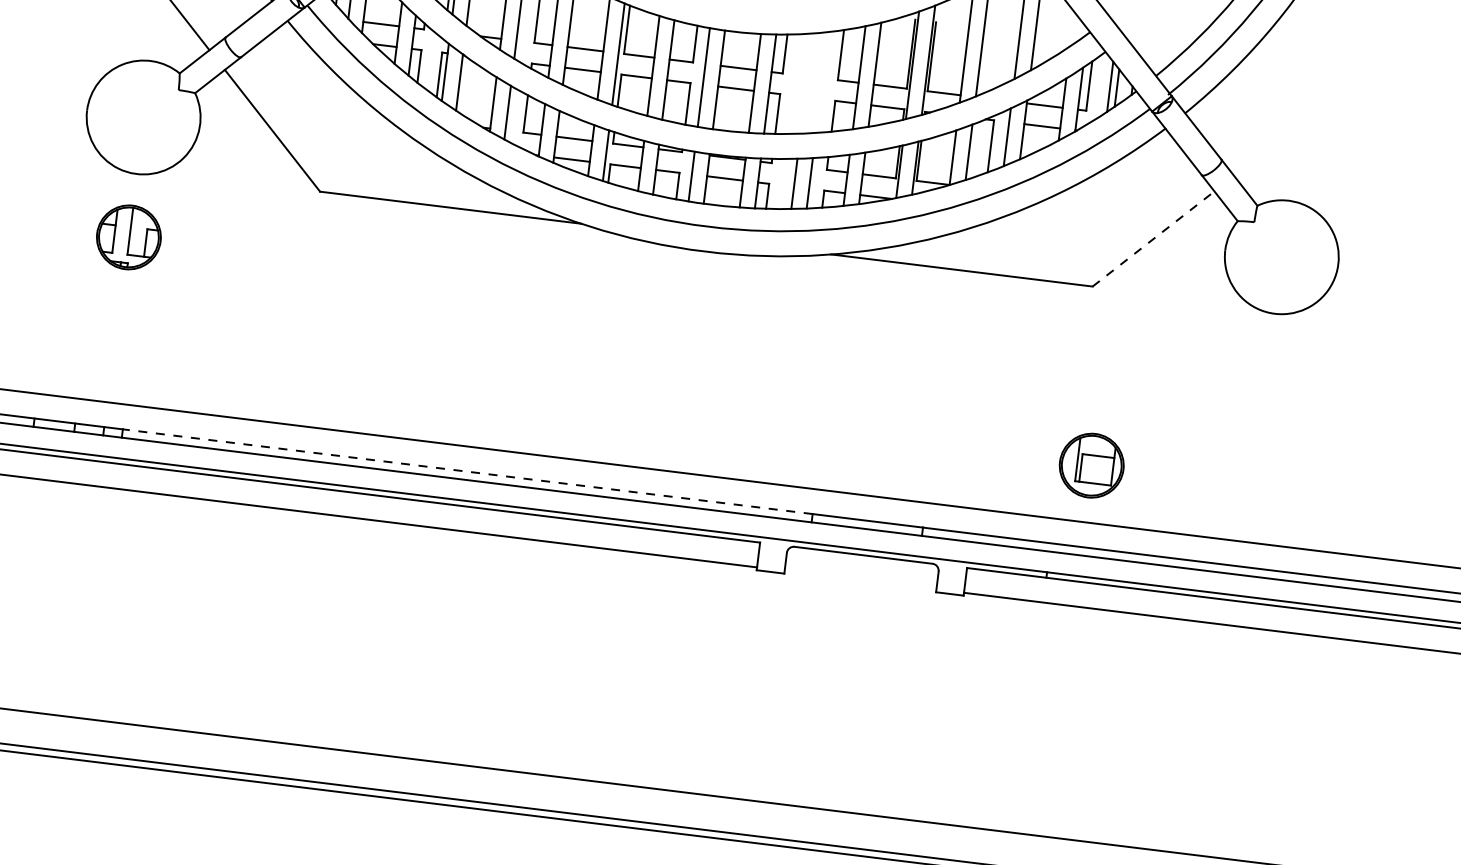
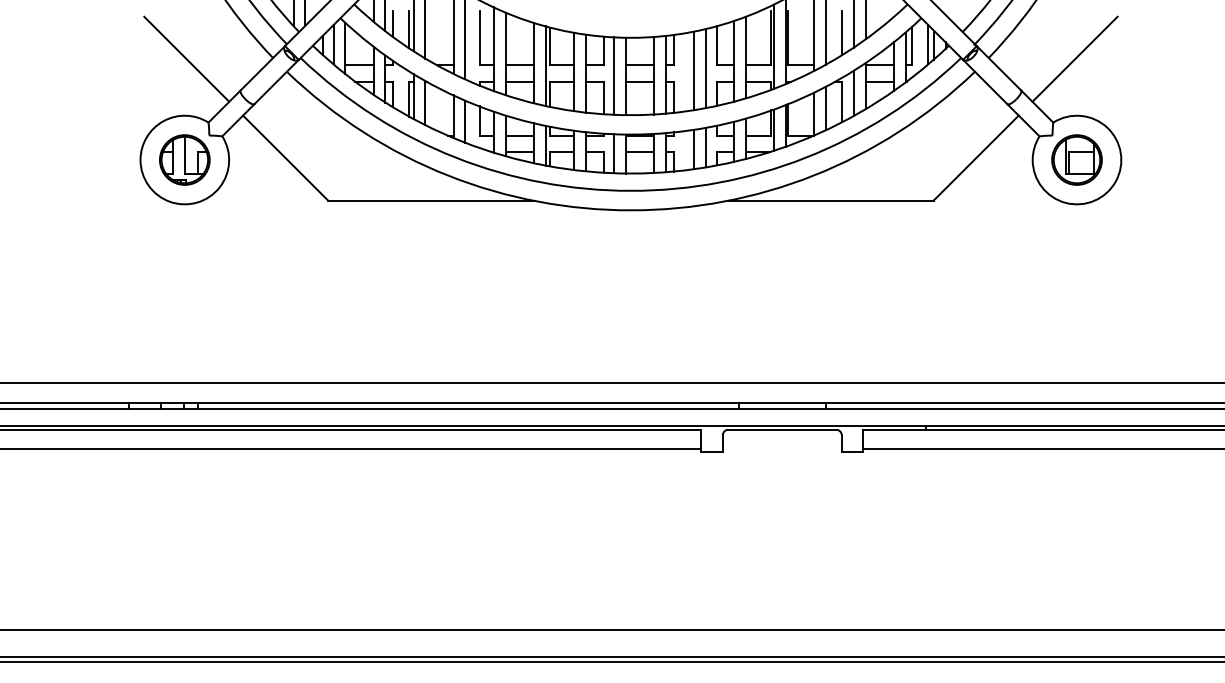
line: (1001, 58) -> (841, 33), added
line: (806, 82) -> (693, 70), added
line: (822, 82) -> (705, 68), added
line: (1294, 127) -> (1074, 58), added
part: (128, 236) -> (184, 159), moved
line: (1153, 238) -> (976, 157), dashed -> solid
part: (1091, 464) -> (1076, 159), moved
line: (467, 471) -> (468, 402), dashed -> solid

